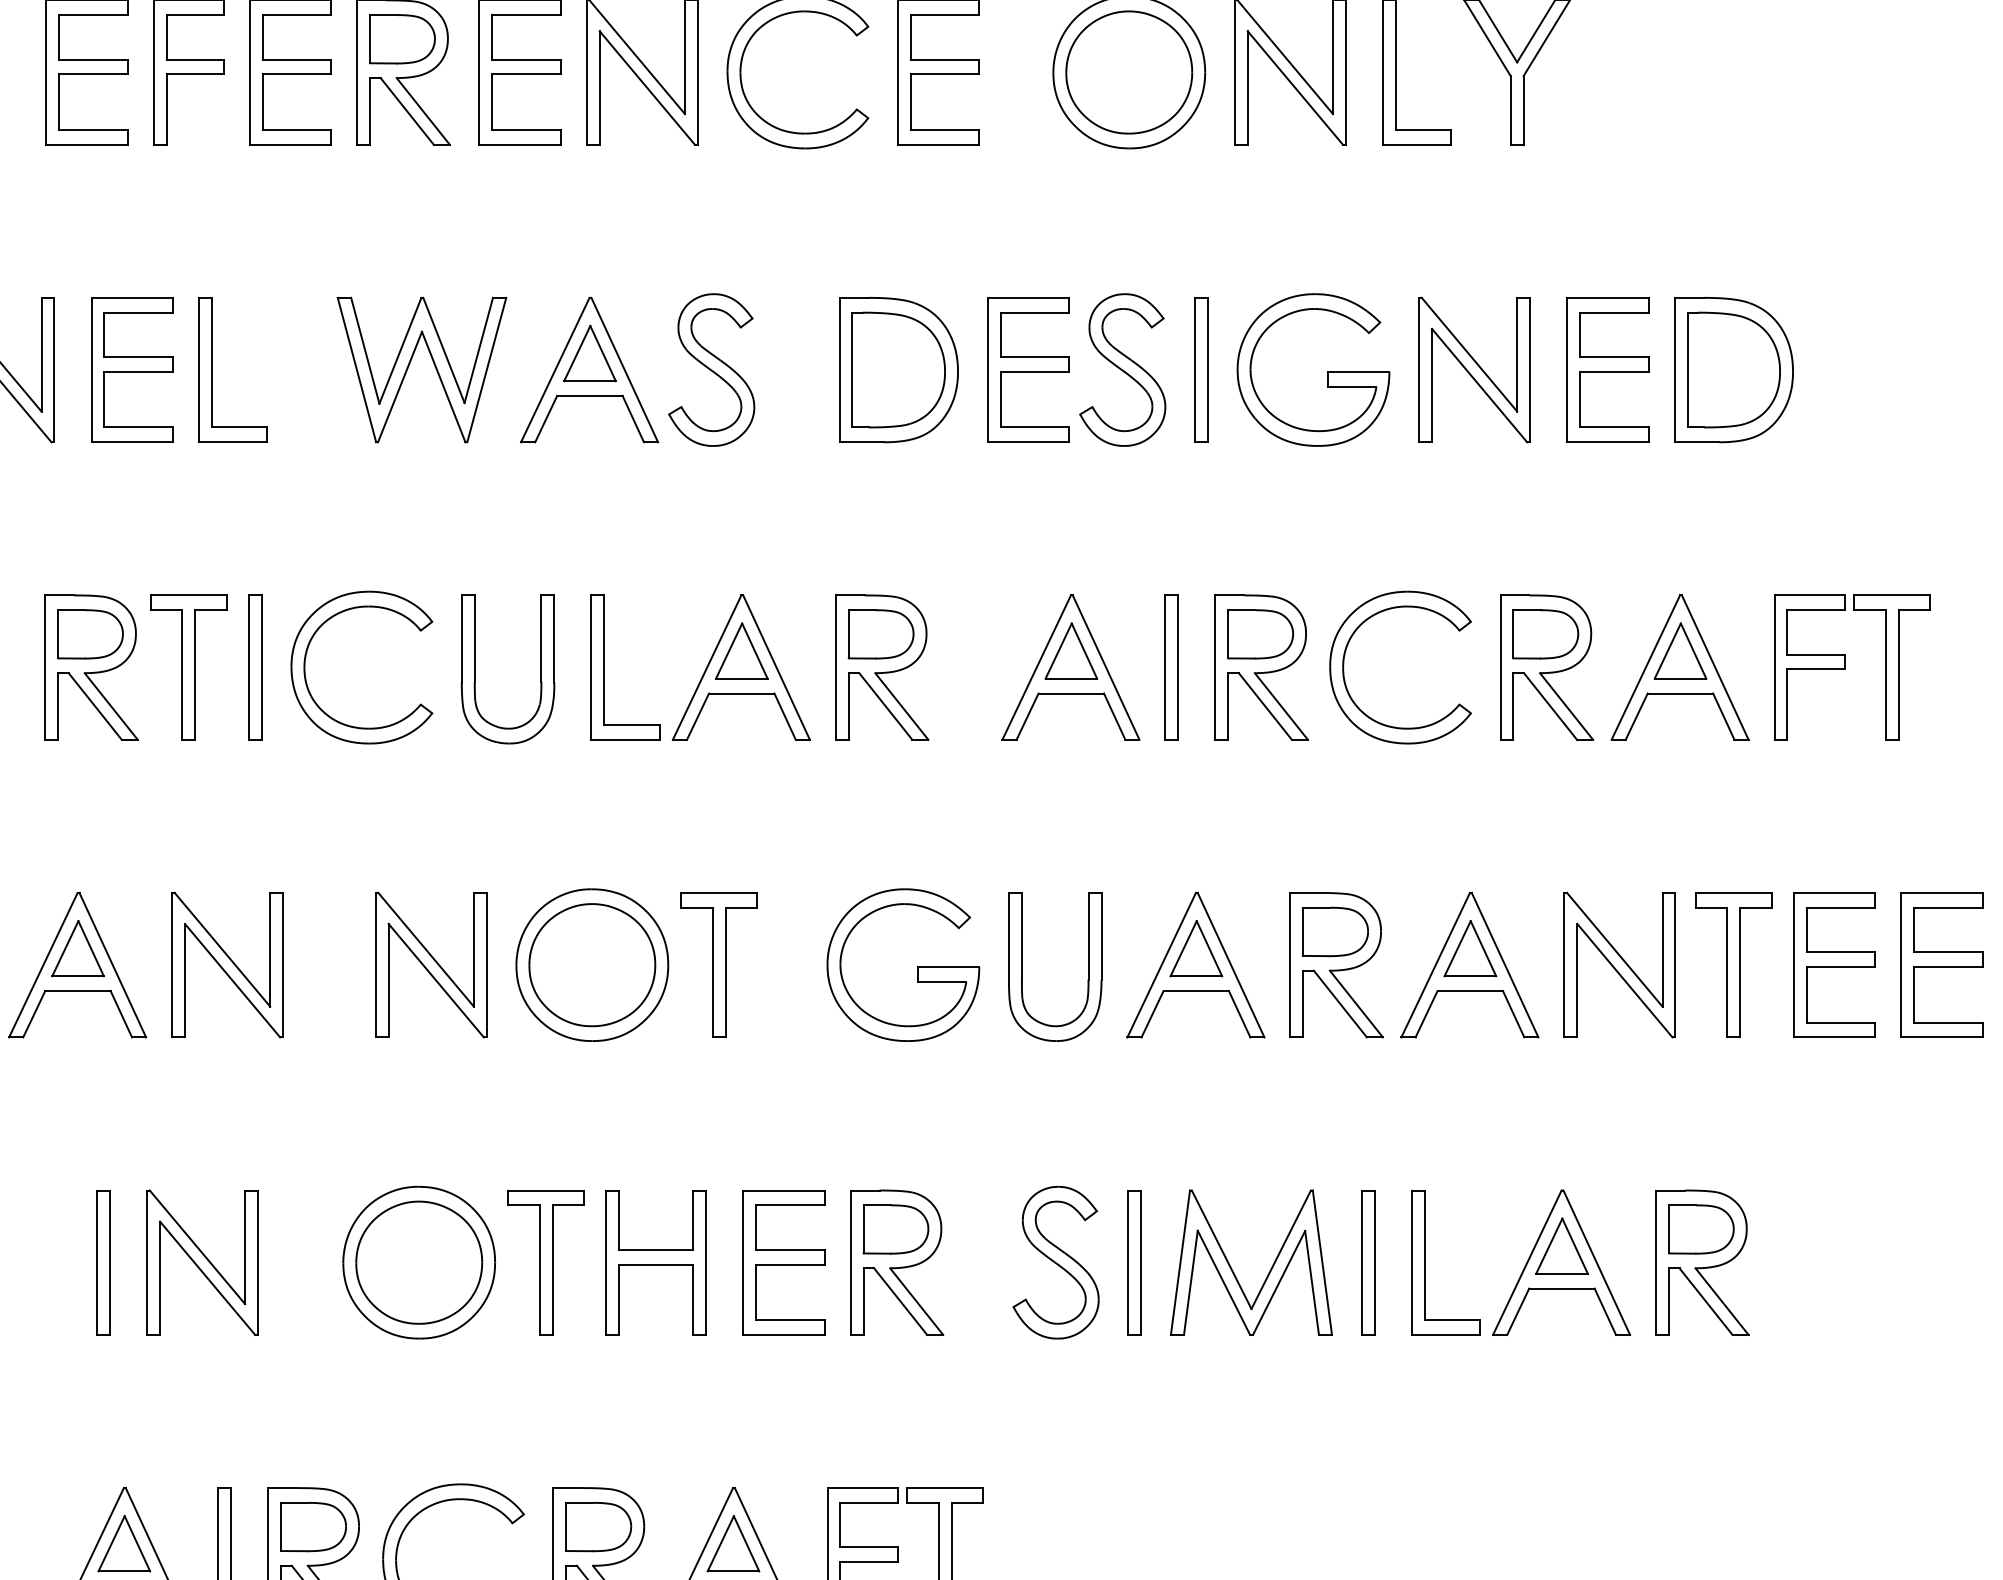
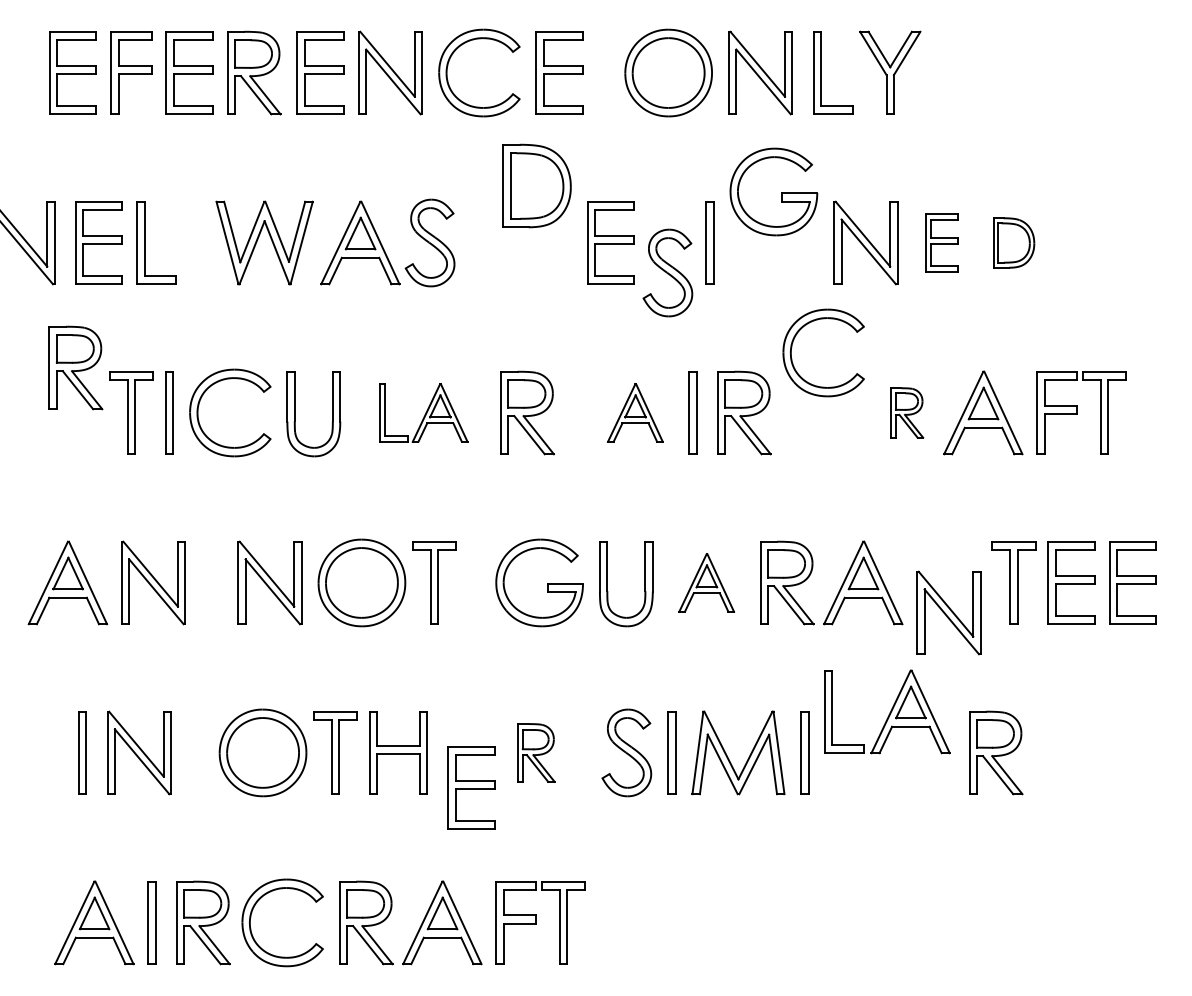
part: (897, 369) -> (536, 185), moved
part: (1121, 369) -> (667, 272), moved
part: (1606, 369) -> (941, 242), size x0.7
part: (1732, 369) -> (1013, 242), size x0.6
part: (1326, 370) -> (781, 192), moved
part: (1346, 657) -> (792, 347), moved
part: (90, 666) -> (75, 367), moved
part: (700, 666) -> (423, 412), size x0.7
part: (1071, 666) -> (635, 412), size x0.7
part: (1547, 666) -> (907, 412), size x0.6
part: (1195, 964) -> (706, 582), size x0.7
part: (1619, 964) -> (948, 612), moved
part: (784, 1261) -> (471, 787), moved
part: (897, 1261) -> (536, 752), size x0.7
part: (1521, 1261) -> (887, 711), moved

